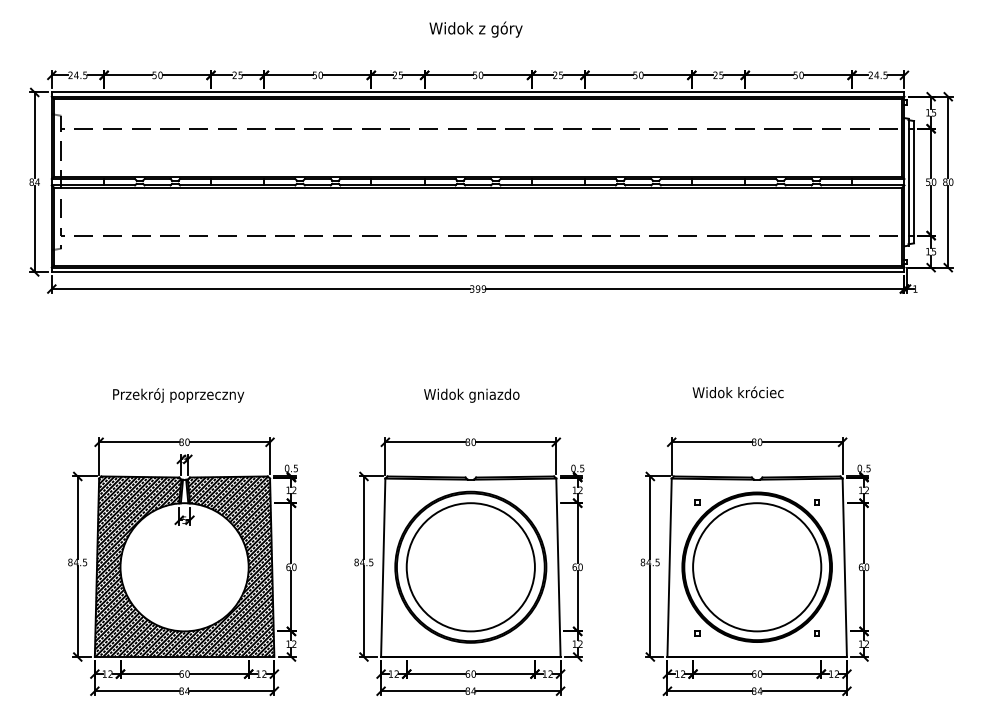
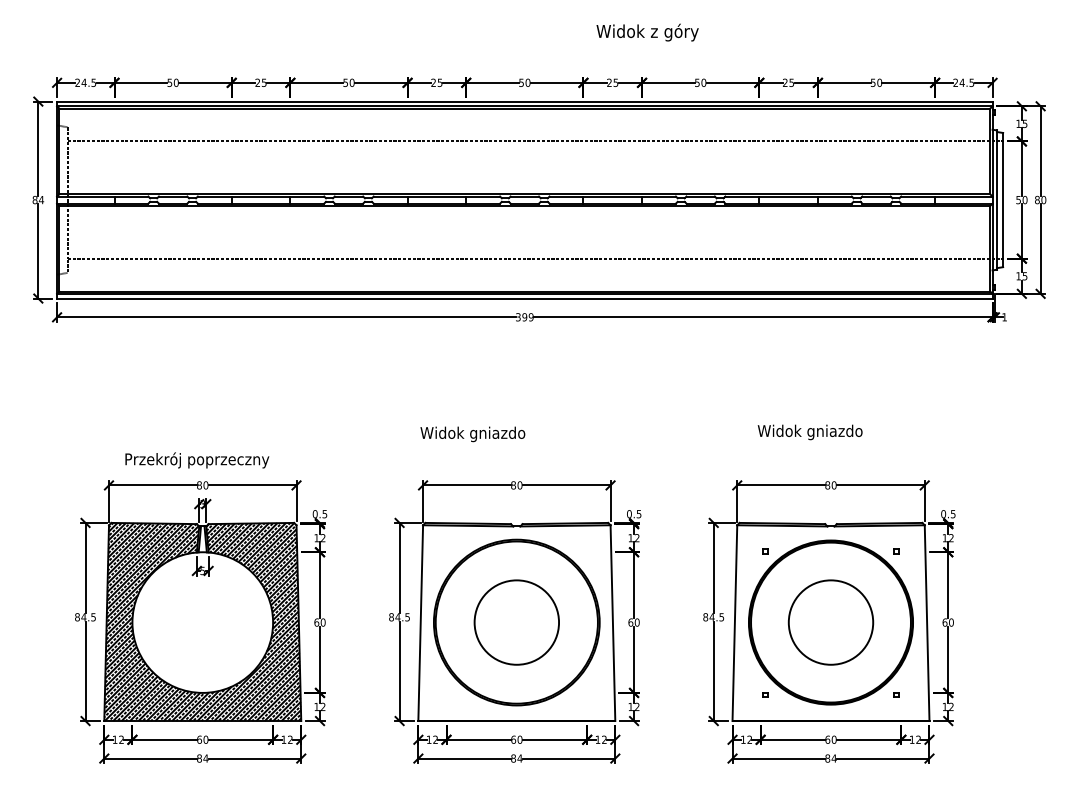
text: (475, 29) -> (647, 32), moved
text: (737, 393) -> (809, 431), Widok króciec -> Widok gniazdo
text: (178, 395) -> (197, 460), moved
text: (471, 395) -> (472, 434), moved
circle: (470, 567) -> (516, 622), size x0.6
circle: (757, 567) -> (831, 622), size x0.6

